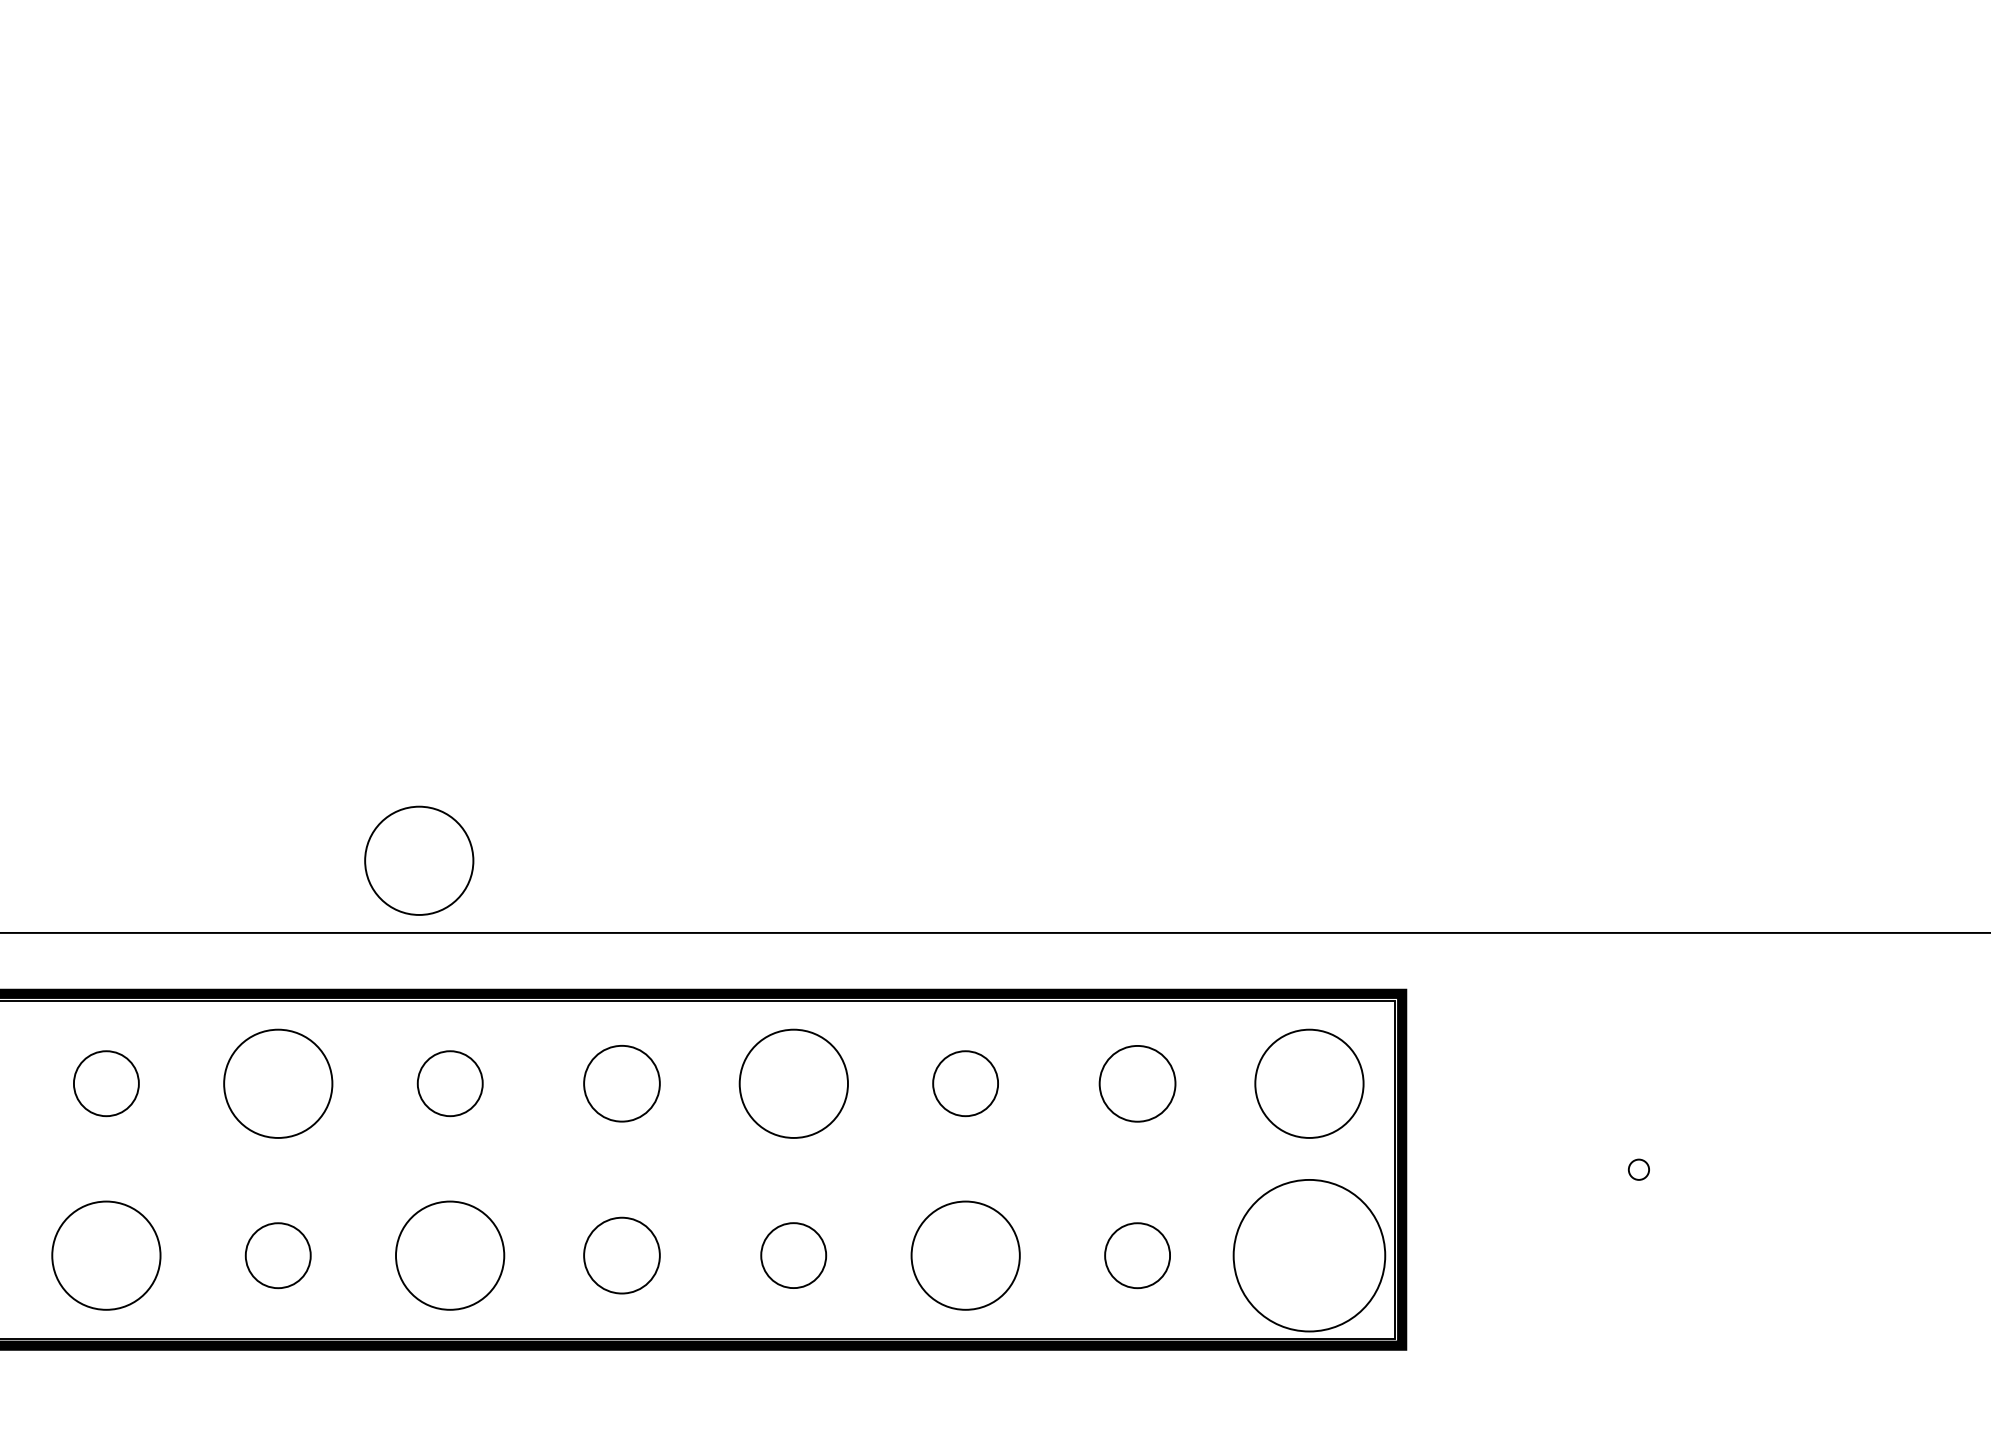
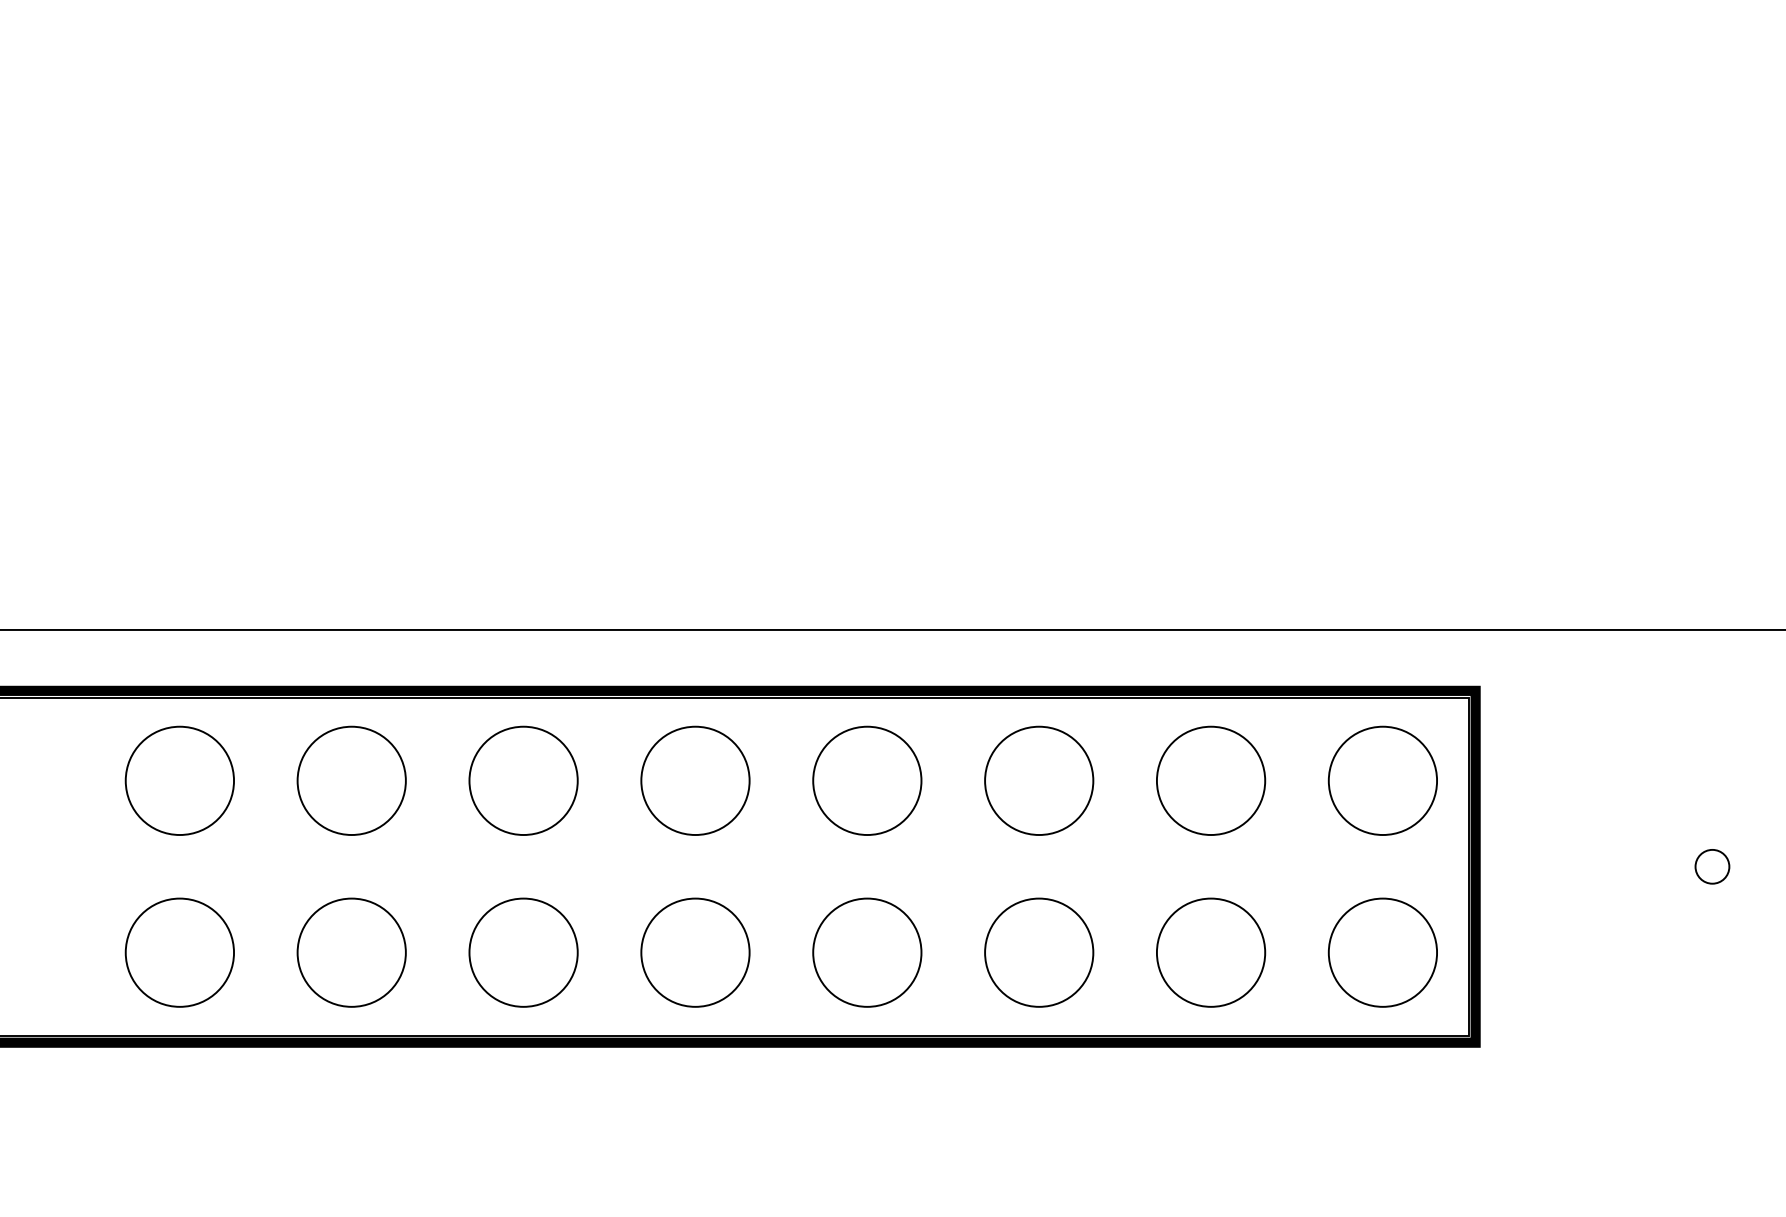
circle: (419, 860) -> (492, 557), removed
circle: (106, 1083) -> (179, 780), size x1.67
circle: (450, 1083) -> (523, 780), size x1.67
circle: (621, 1083) -> (694, 780), size x1.43
circle: (965, 1083) -> (1038, 780), size x1.67
circle: (1137, 1083) -> (1210, 780), size x1.43
circle: (1638, 1169) -> (1711, 866), size x1.67
circle: (278, 1255) -> (351, 952), size x1.67
circle: (621, 1255) -> (694, 952), size x1.43
circle: (793, 1255) -> (866, 952), size x1.67
circle: (1137, 1255) -> (1210, 952), size x1.67
circle: (1309, 1255) -> (1382, 952), size x0.71

